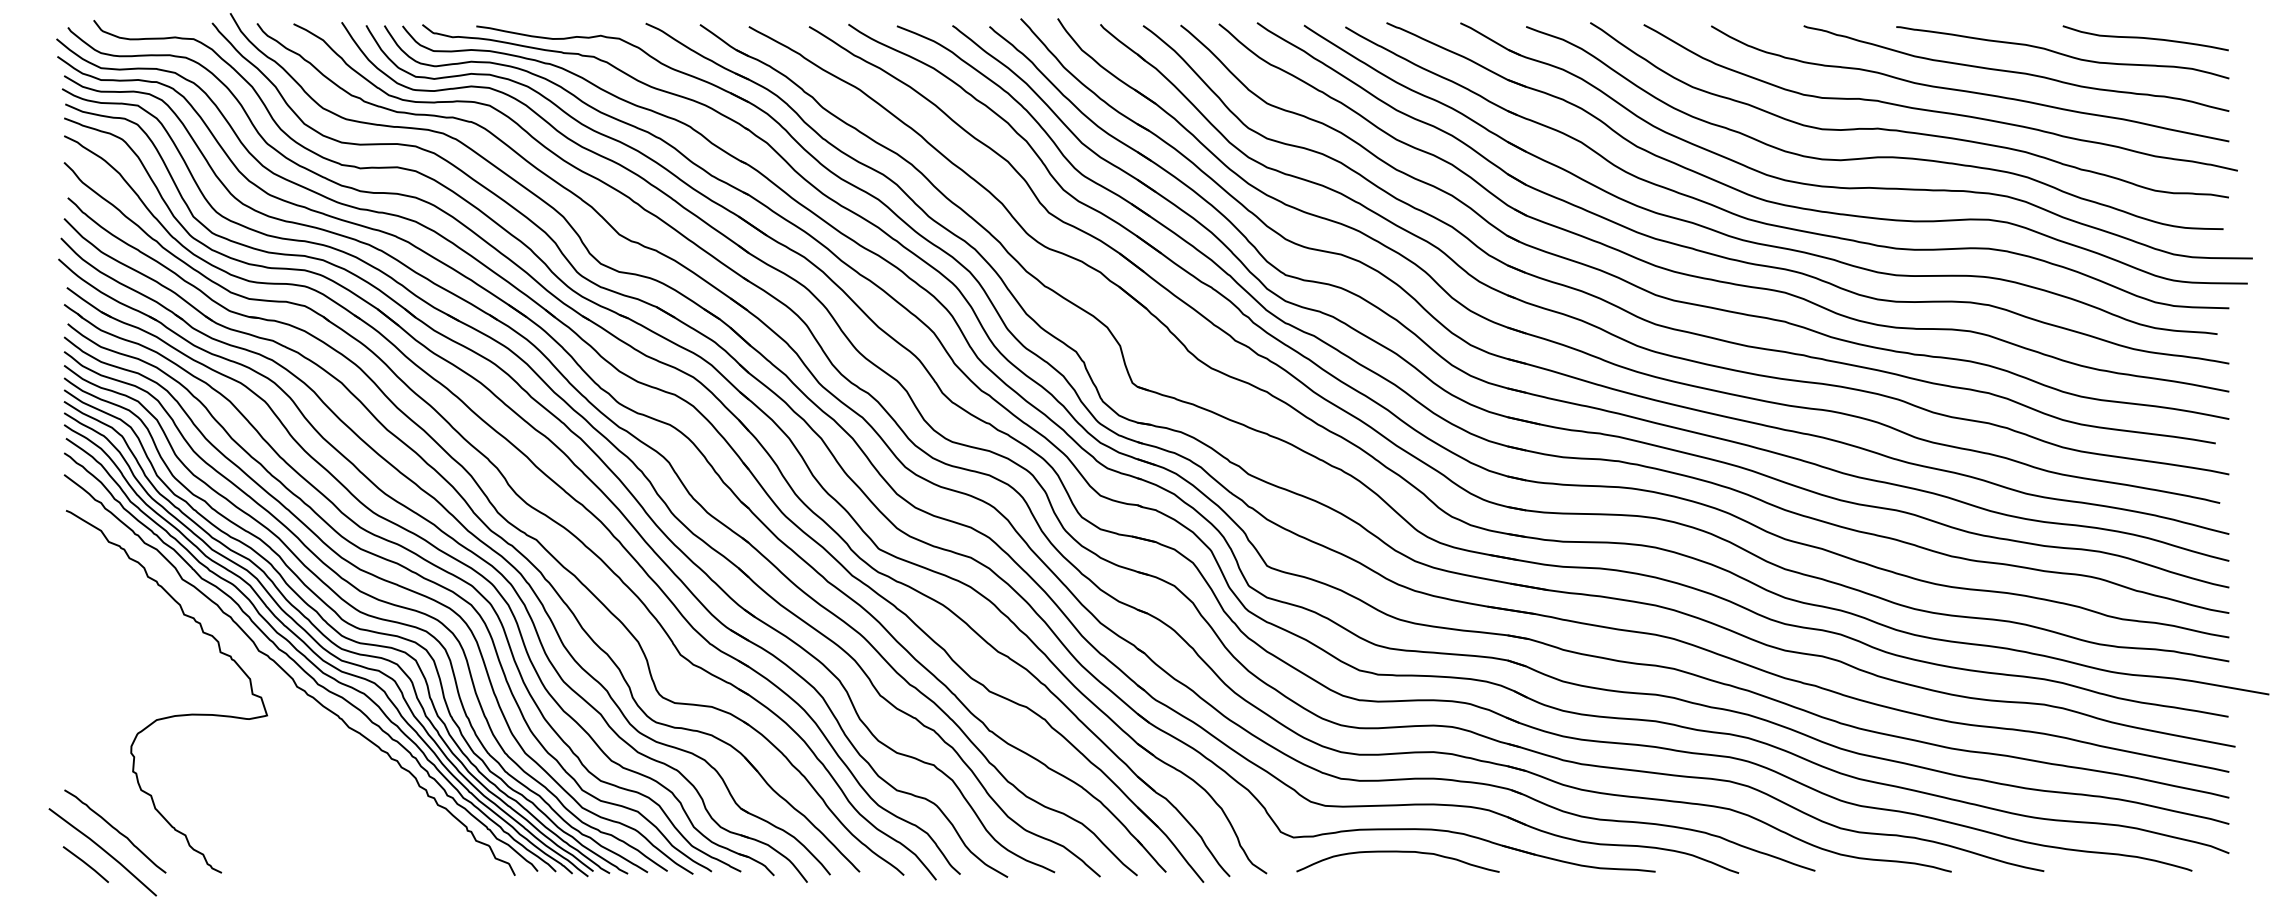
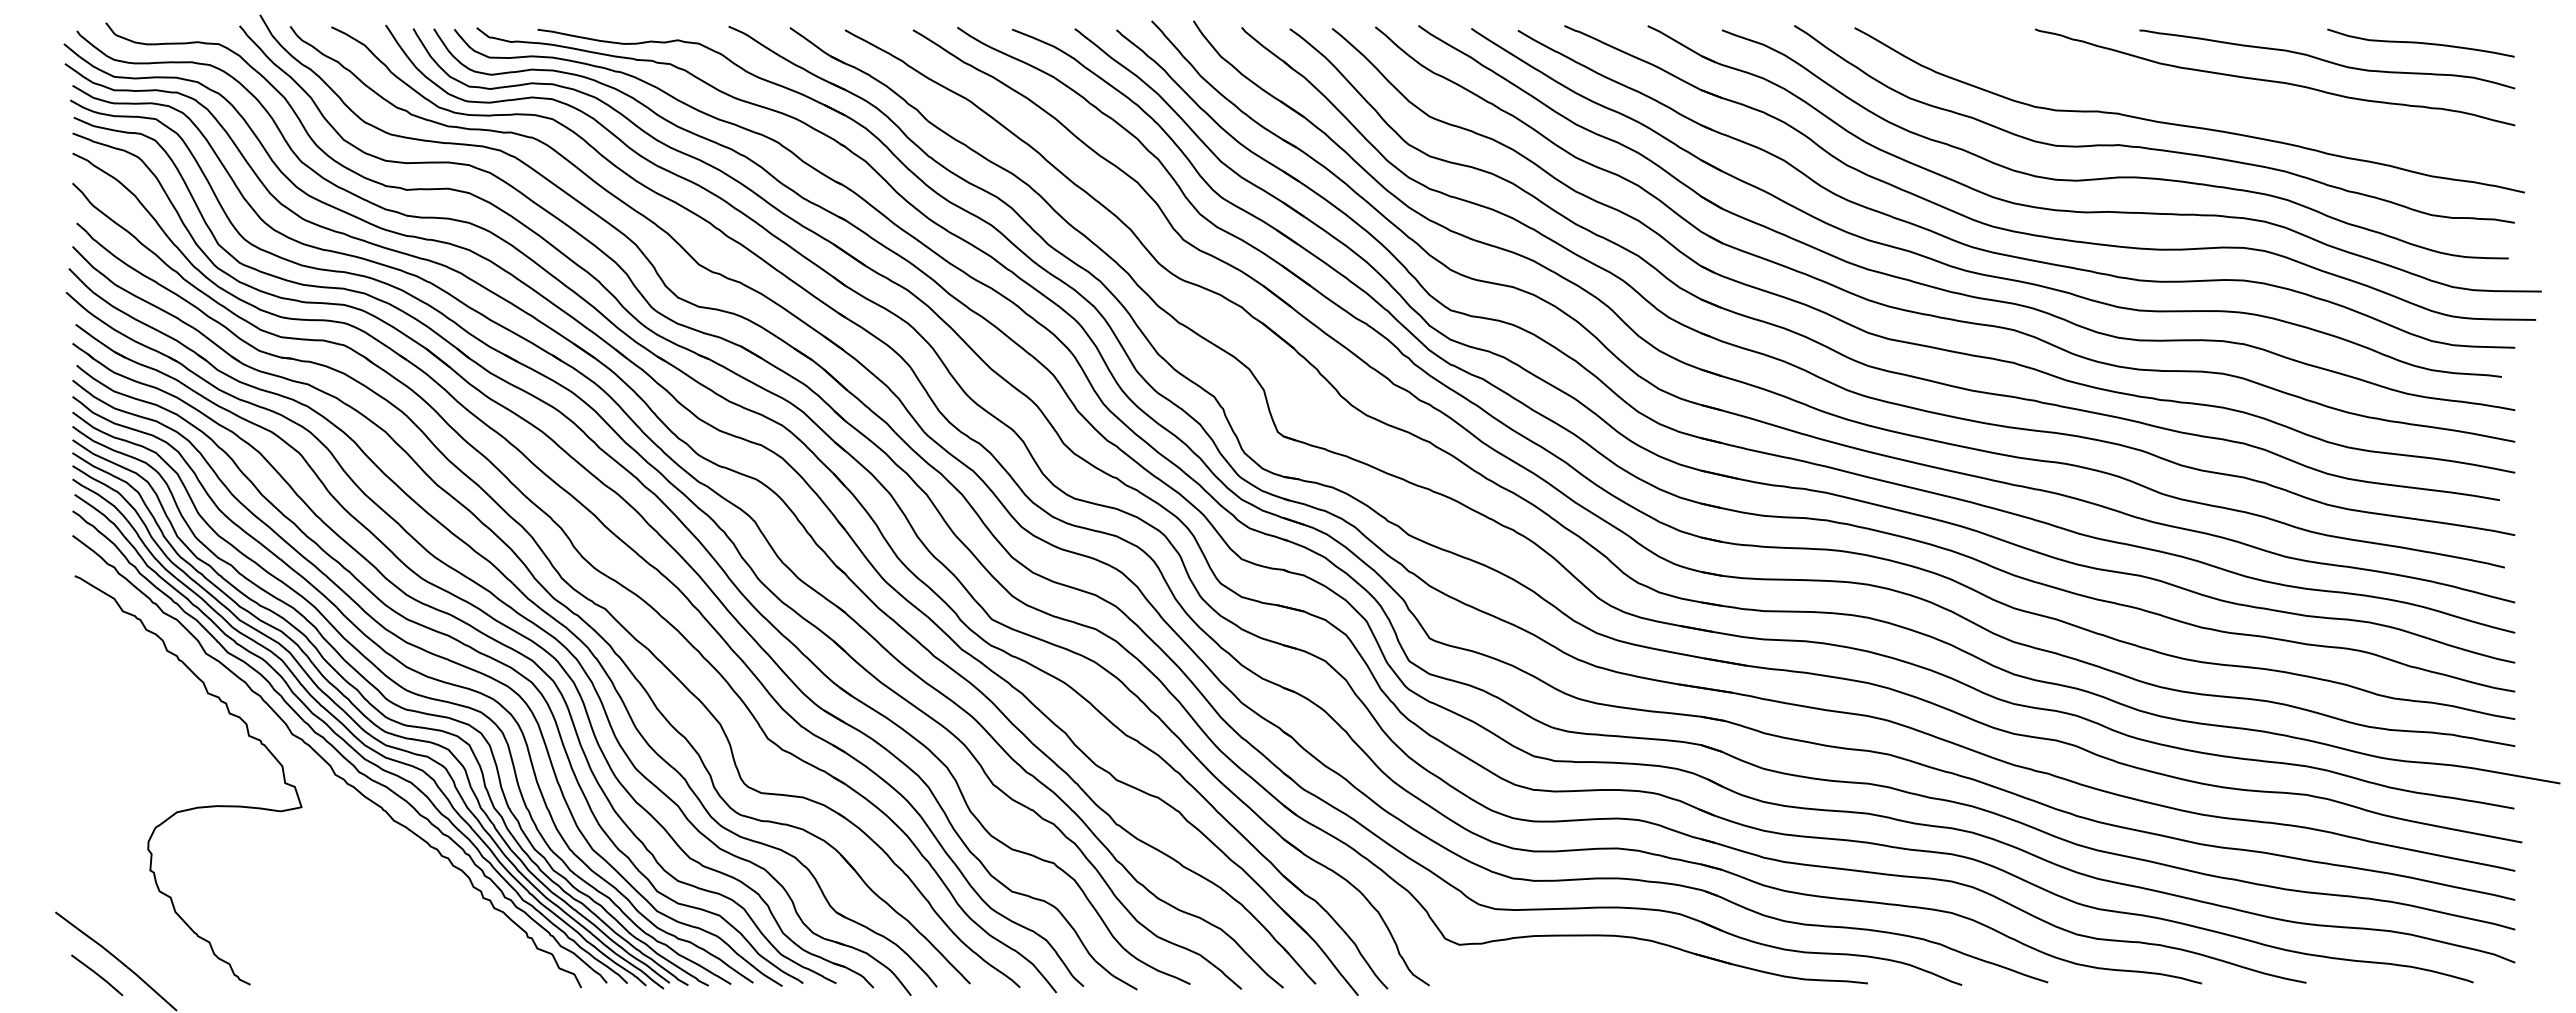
curve: (1969, 90) -> (2222, 102), removed
curve: (115, 830) -> (130, 936), removed
curve: (1397, 852) -> (1576, 961), removed

